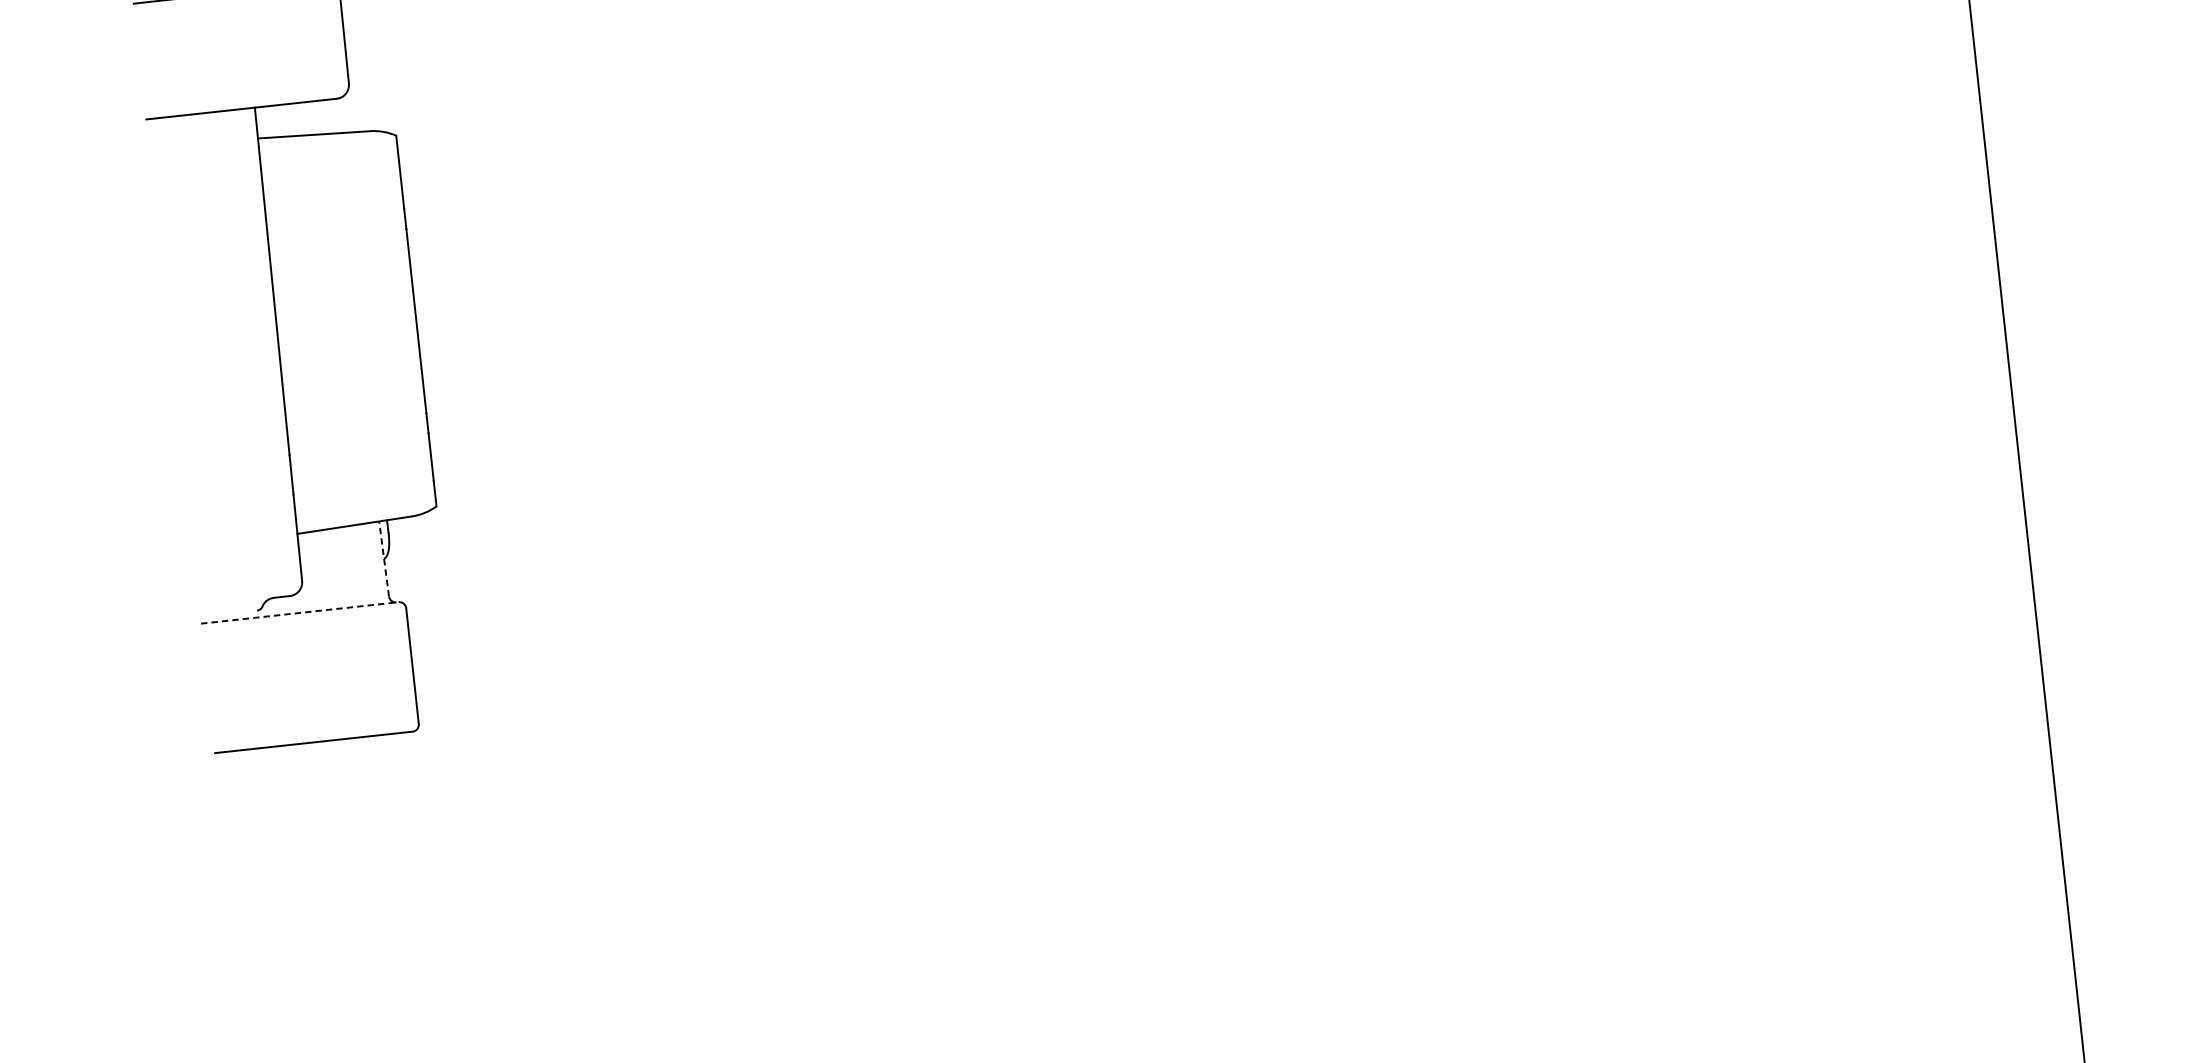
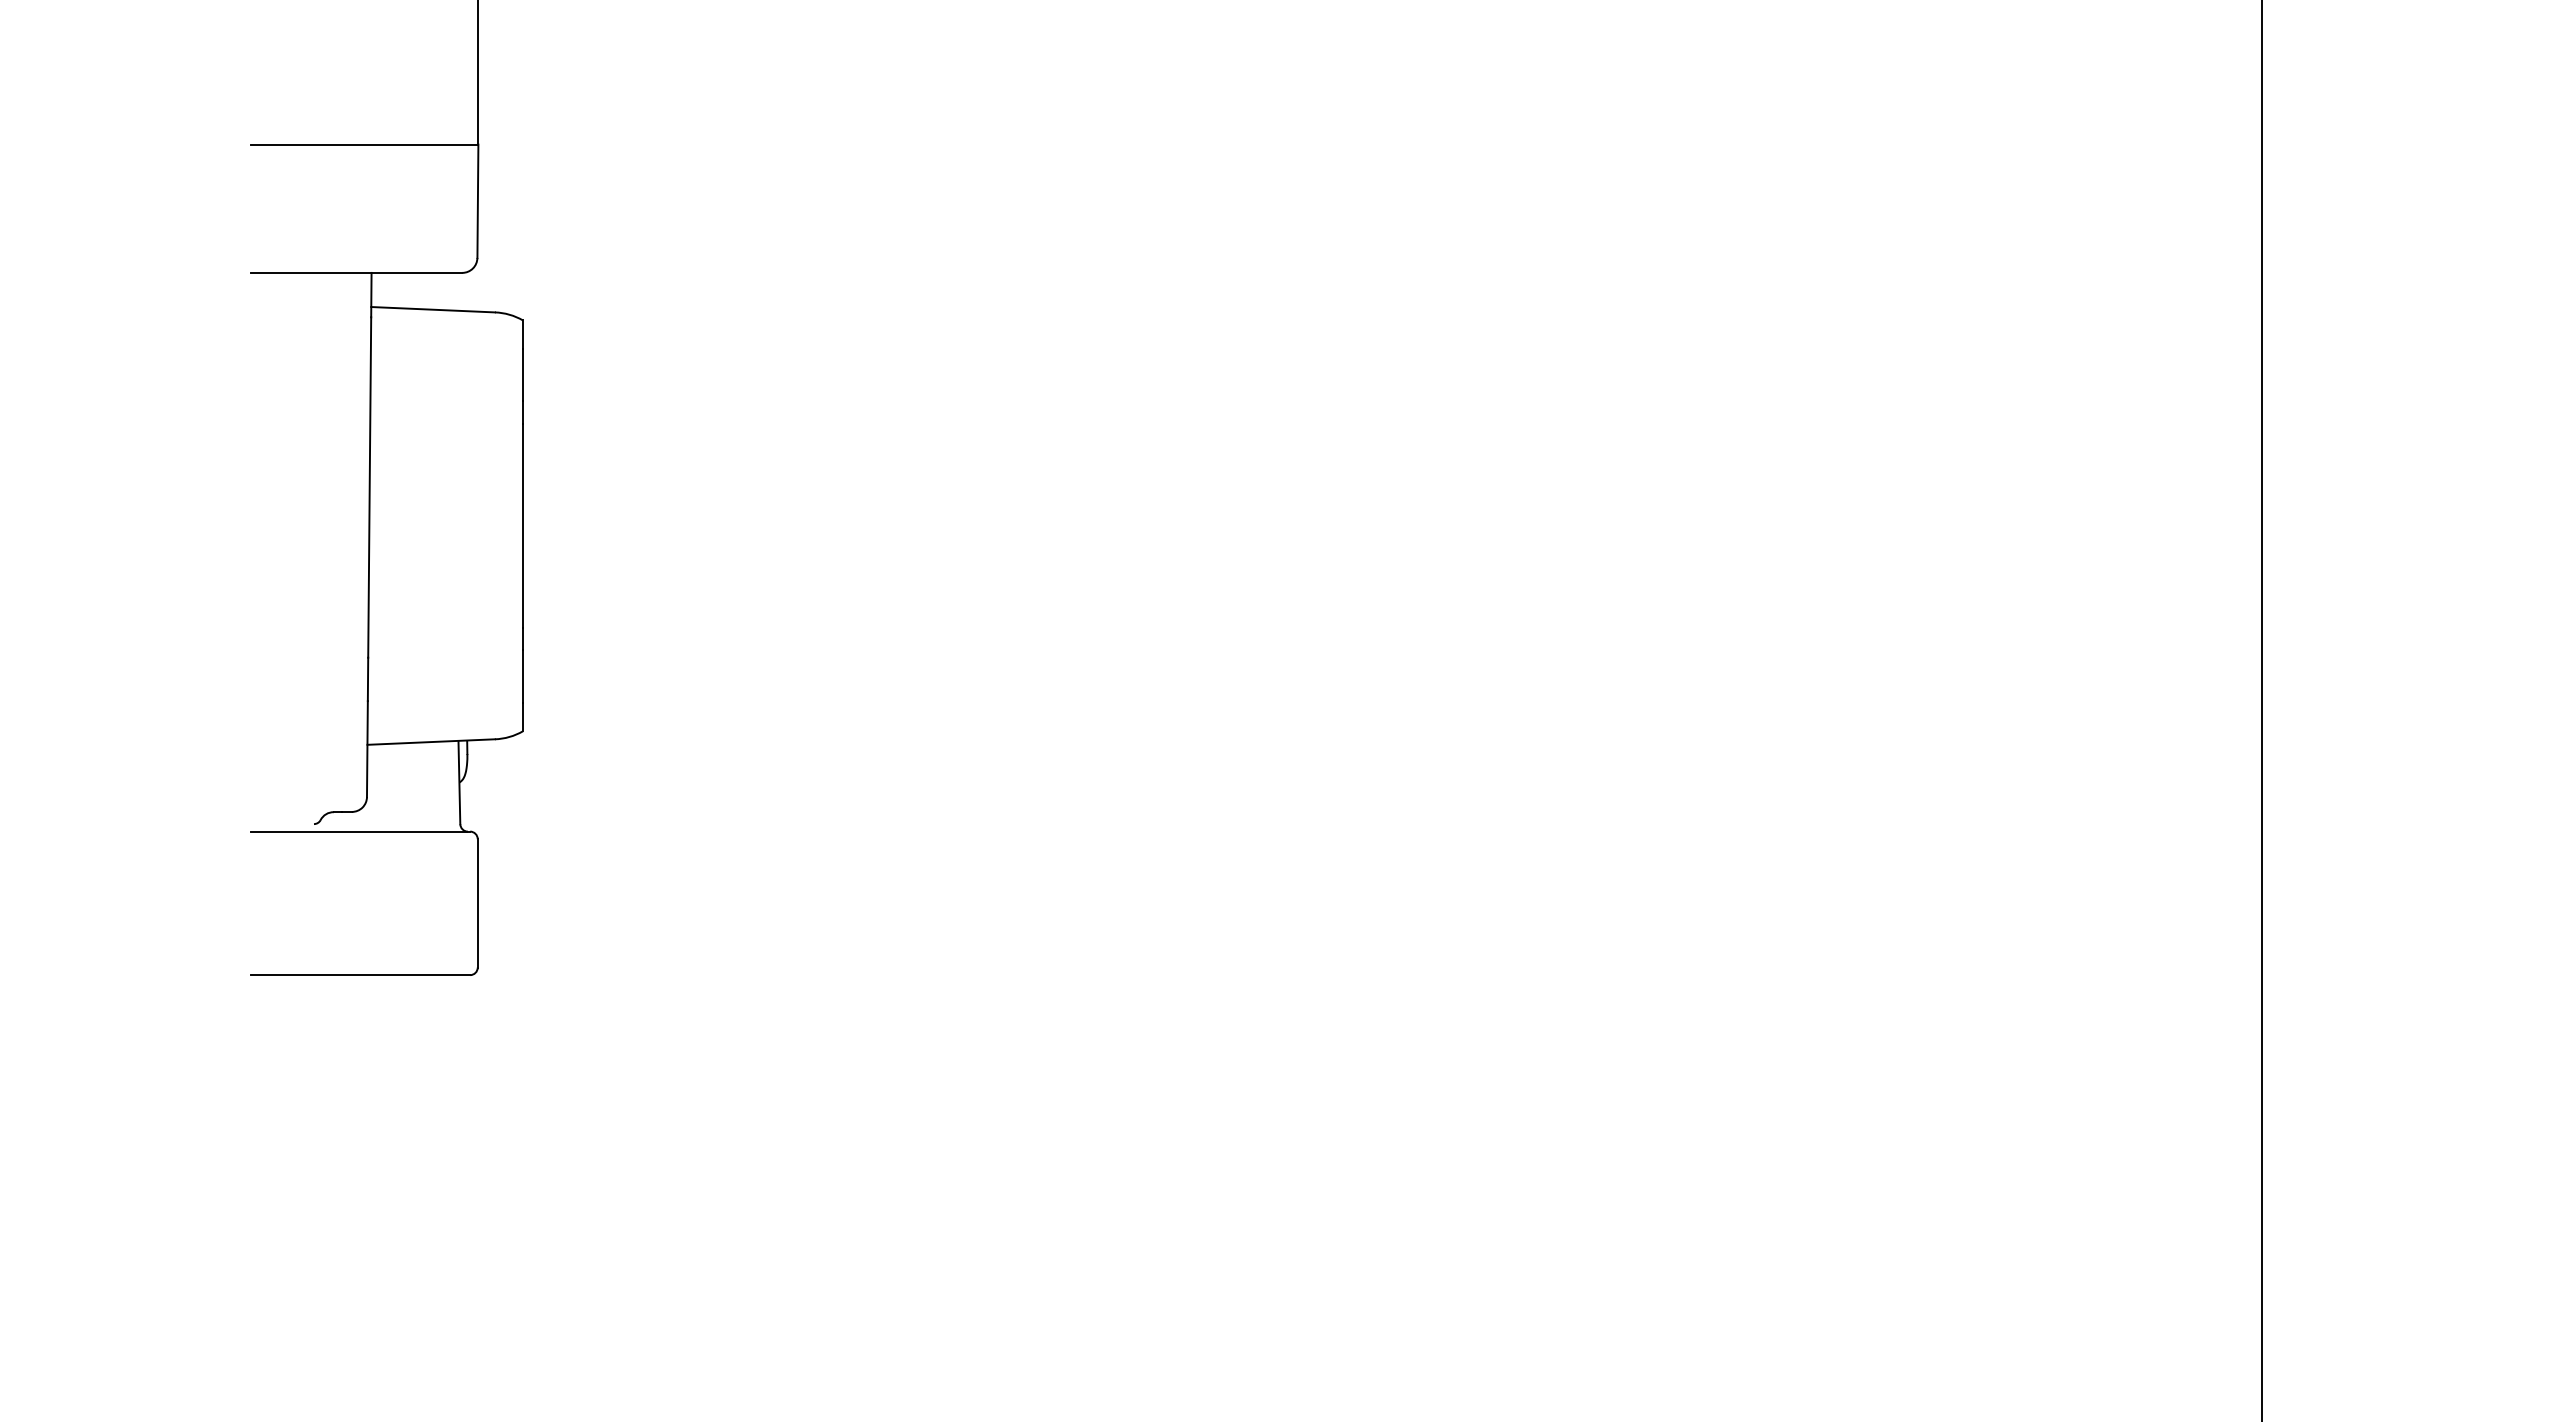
line: (384, 558) -> (459, 782), dashed -> solid
line: (300, 612) -> (361, 831), dashed -> solid

